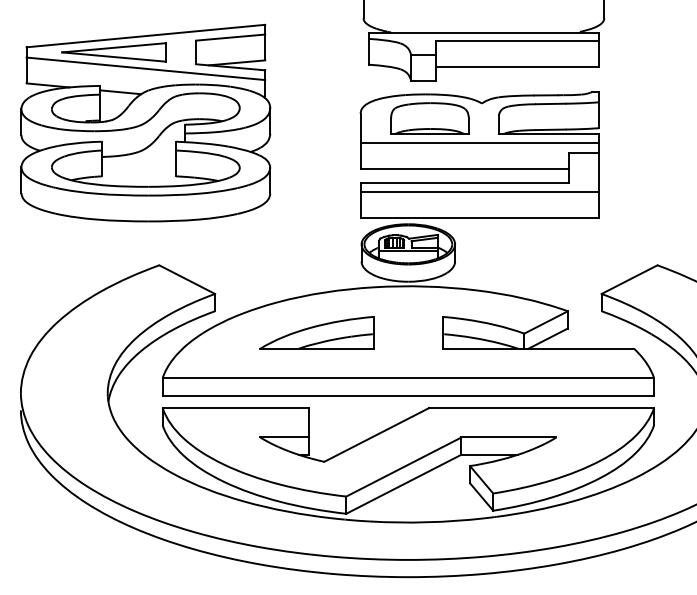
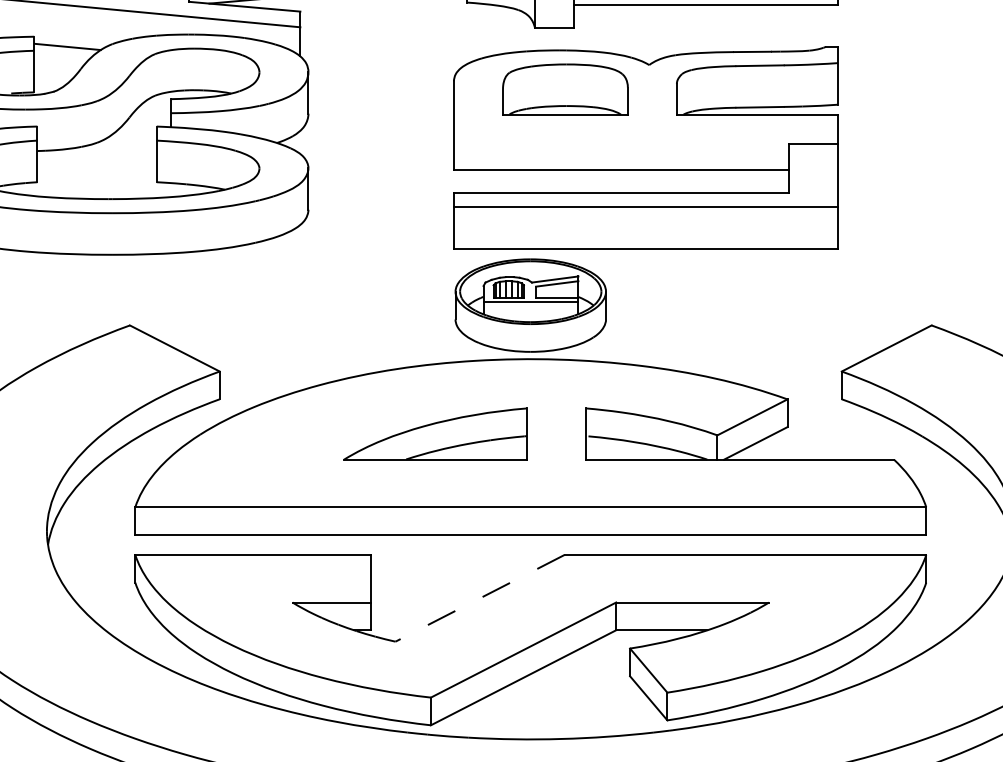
line: (479, 143) -> (645, 129), removed
part: (316, 332) -> (434, 433), moved
line: (376, 435) -> (479, 599), solid -> dashed

